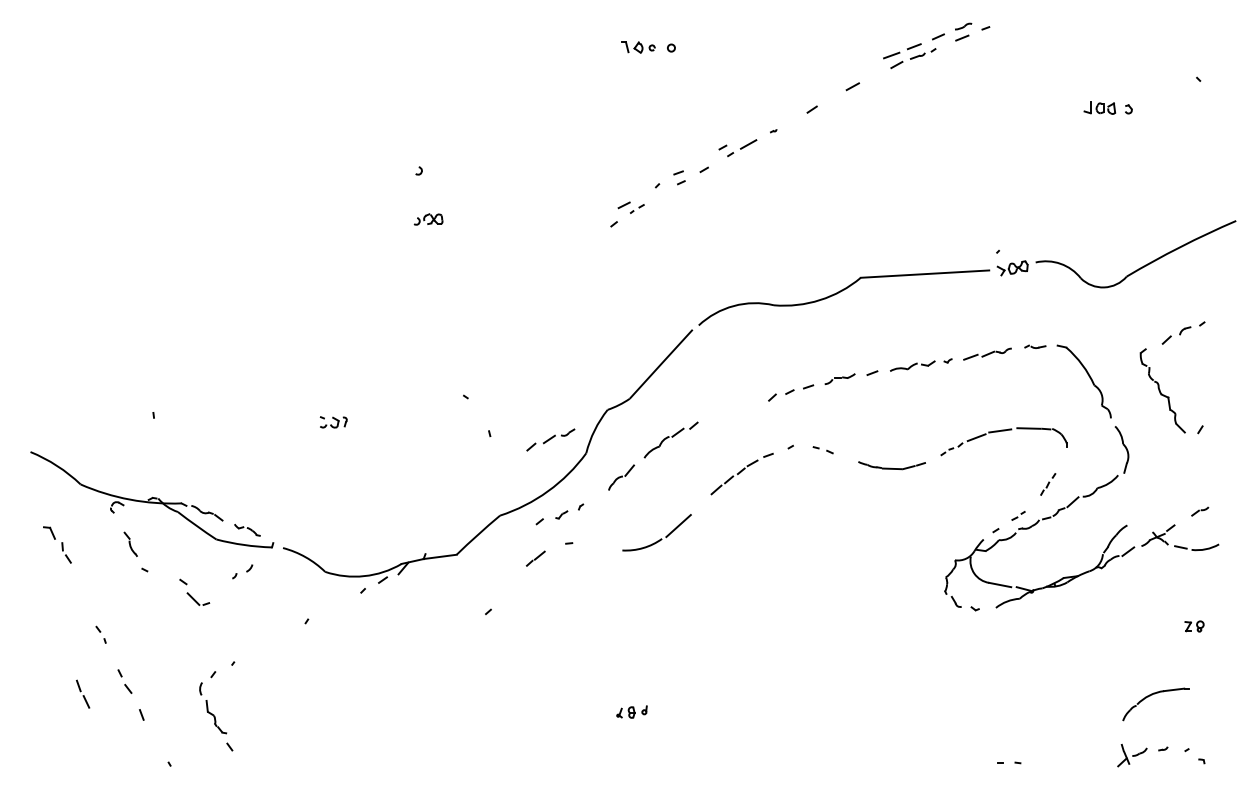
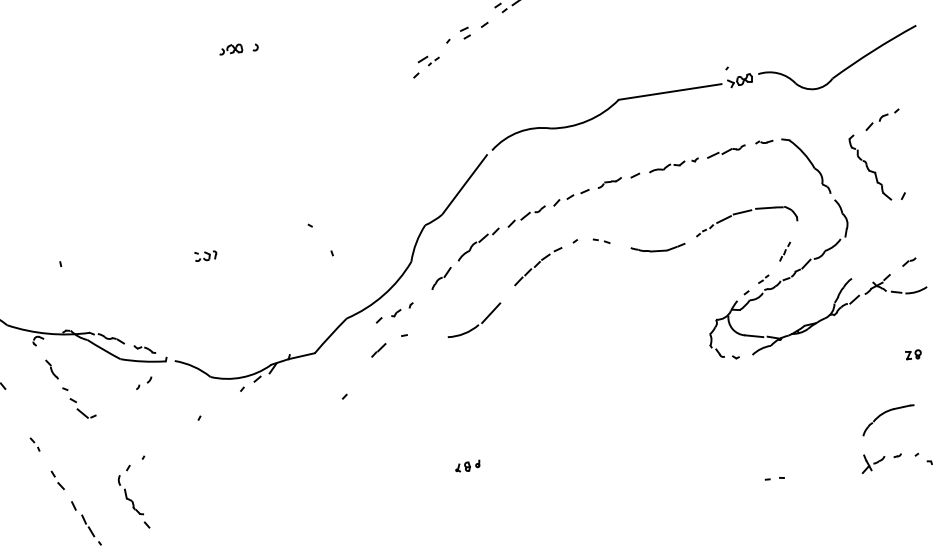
part: (428, 219) -> (230, 49), moved
part: (550, 439) -> (526, 216), moved
part: (194, 591) -> (83, 407), moved
part: (83, 693) -> (88, 525), moved

